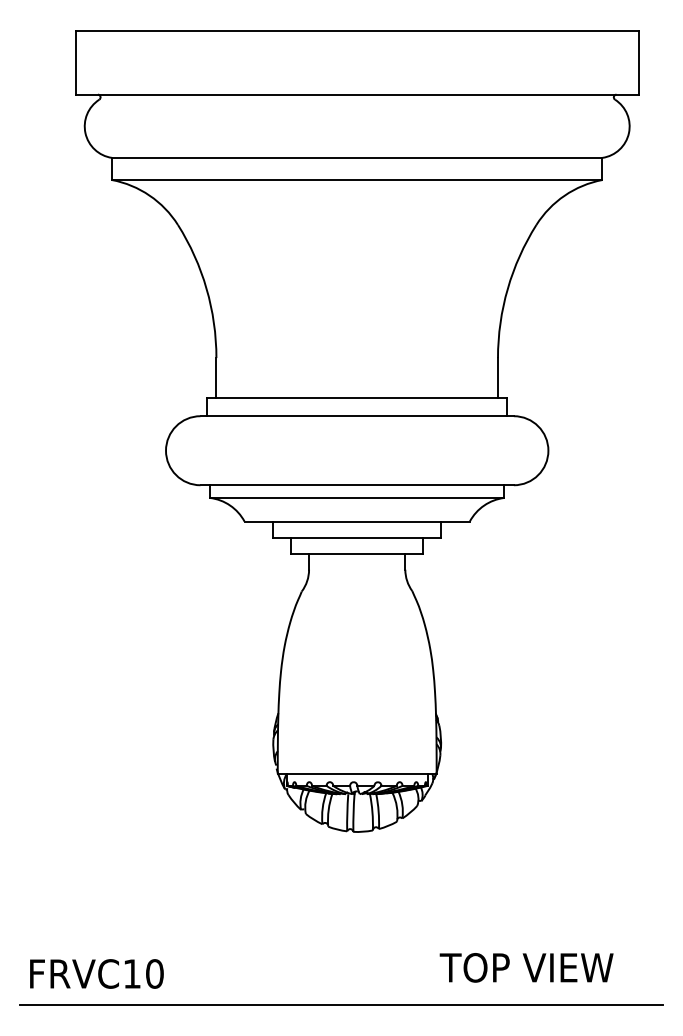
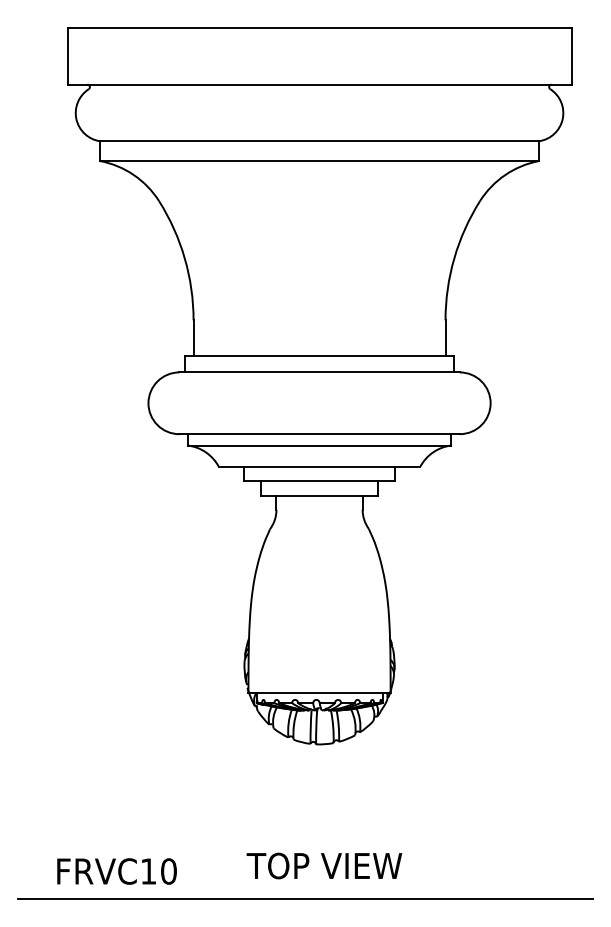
text: (526, 967) -> (324, 865), moved
text: (96, 973) -> (116, 871), moved

